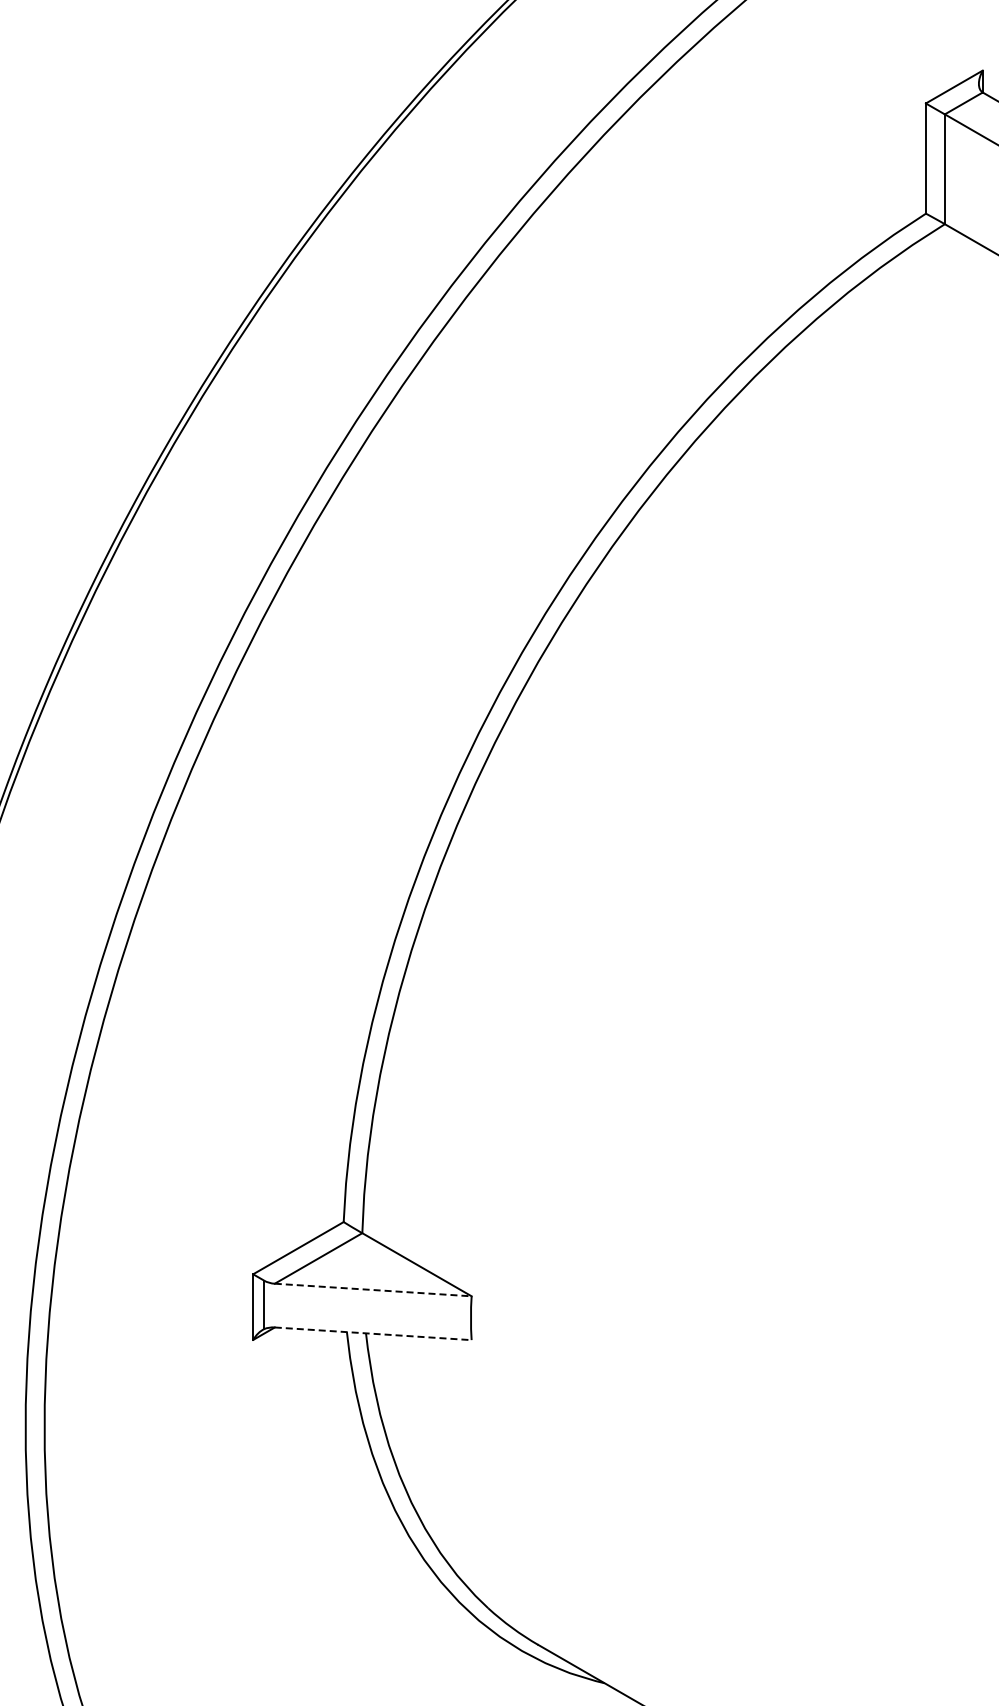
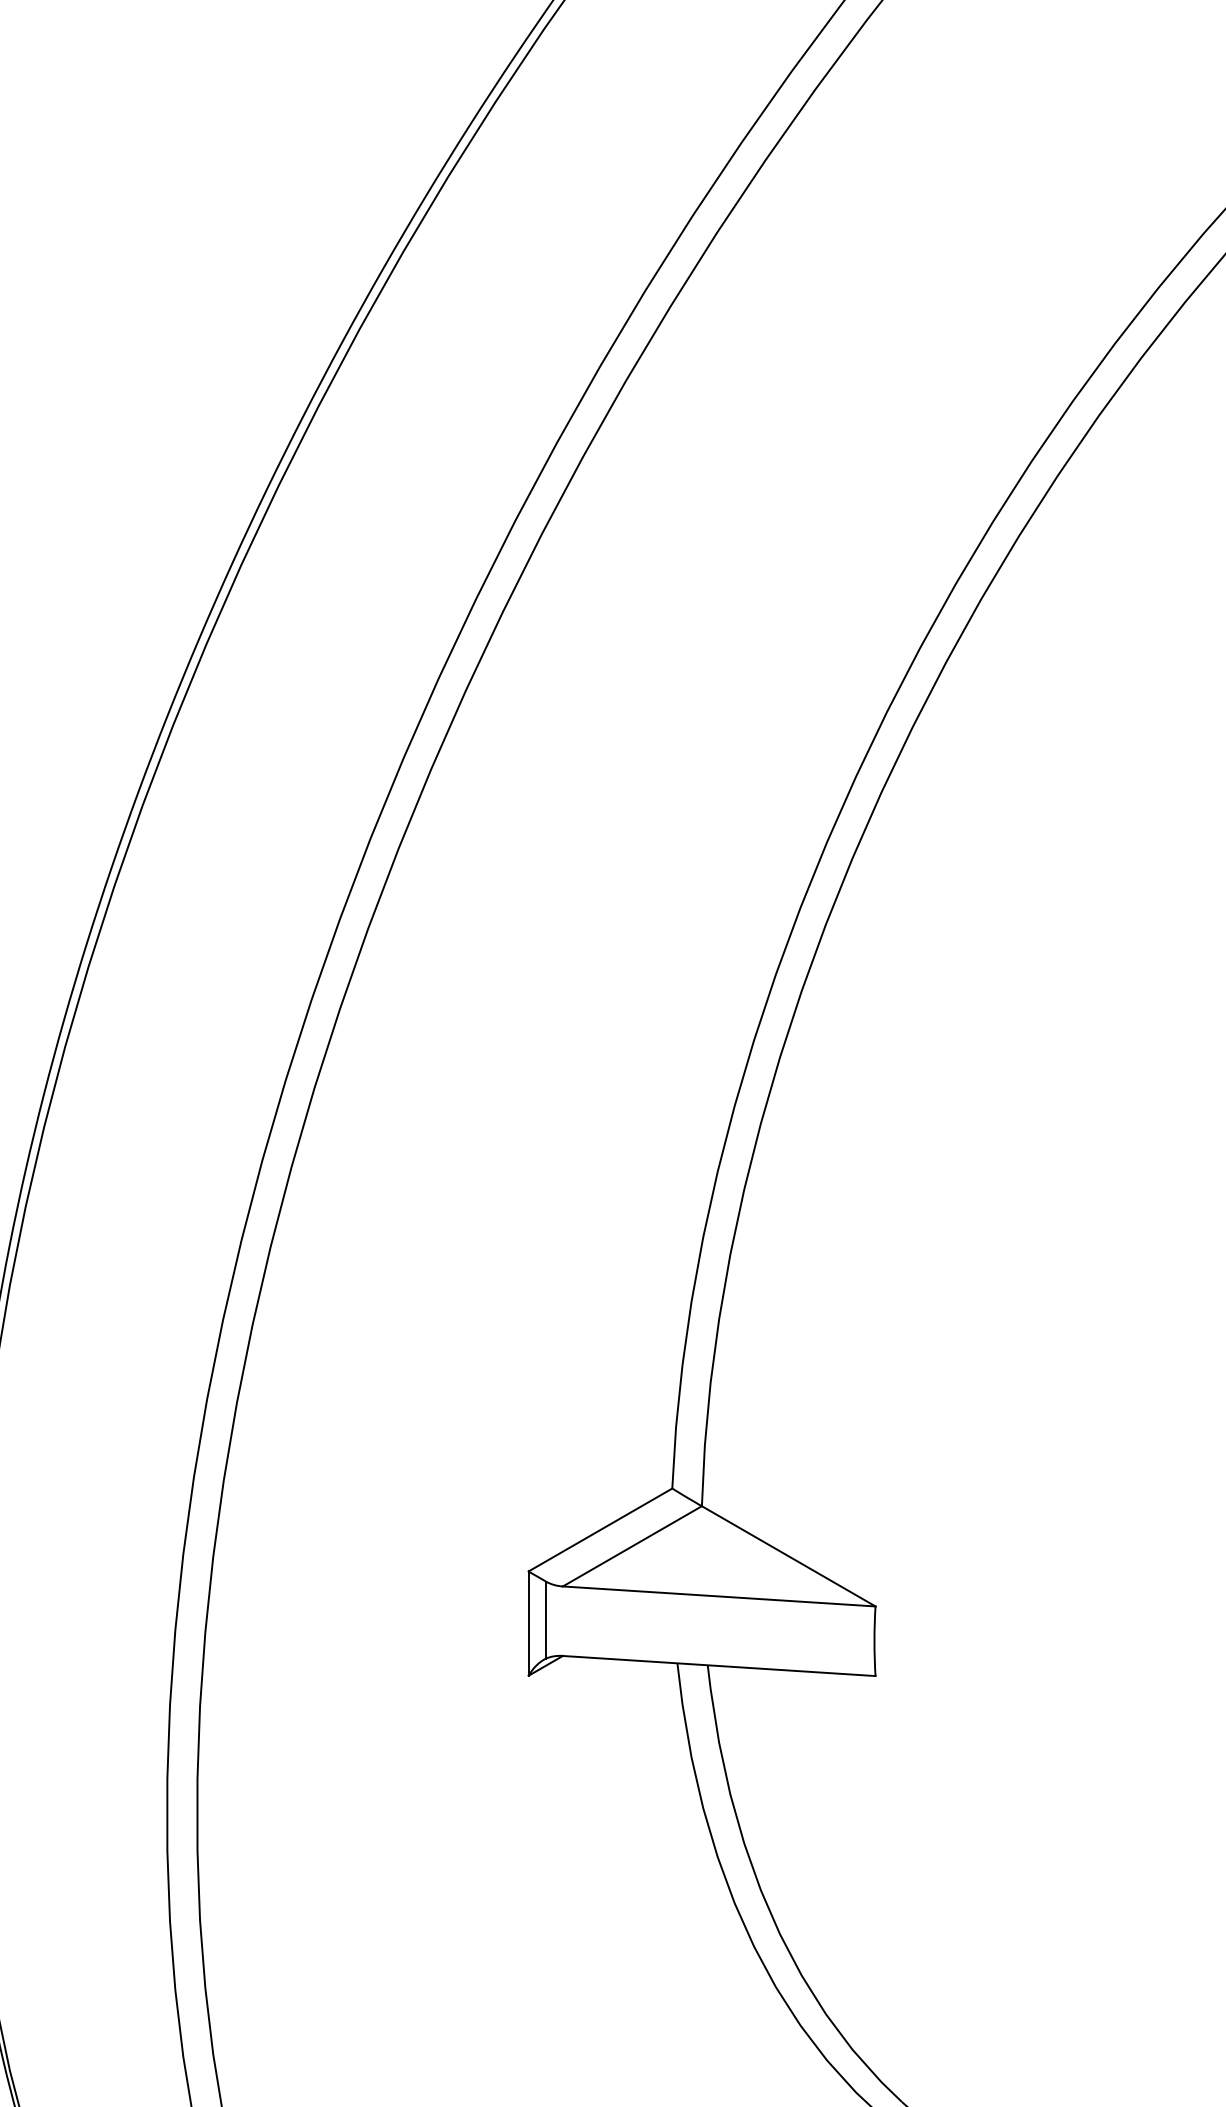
line: (373, 1290) -> (719, 1597), dashed -> solid
line: (373, 1333) -> (719, 1665), dashed -> solid

